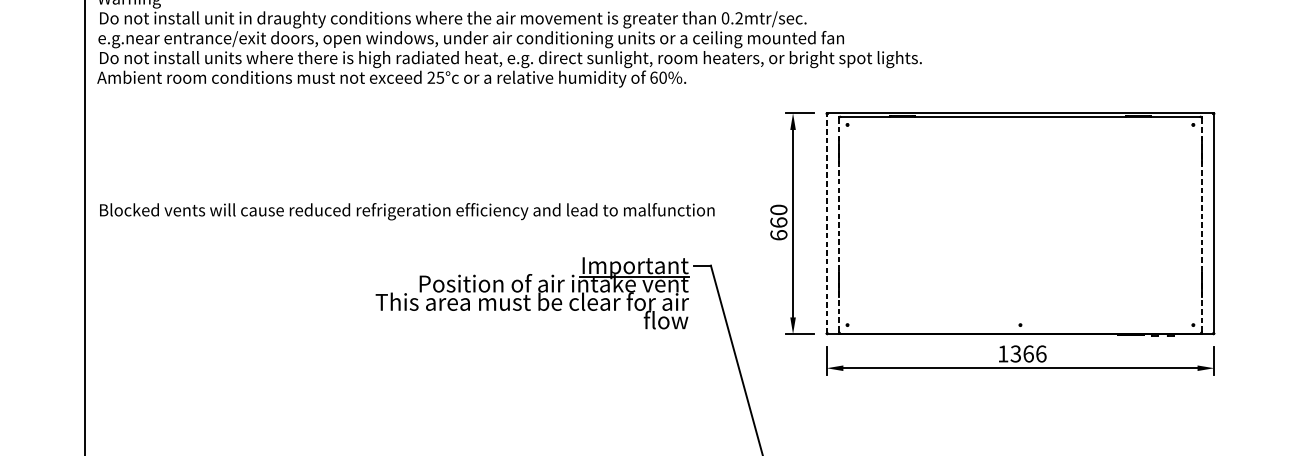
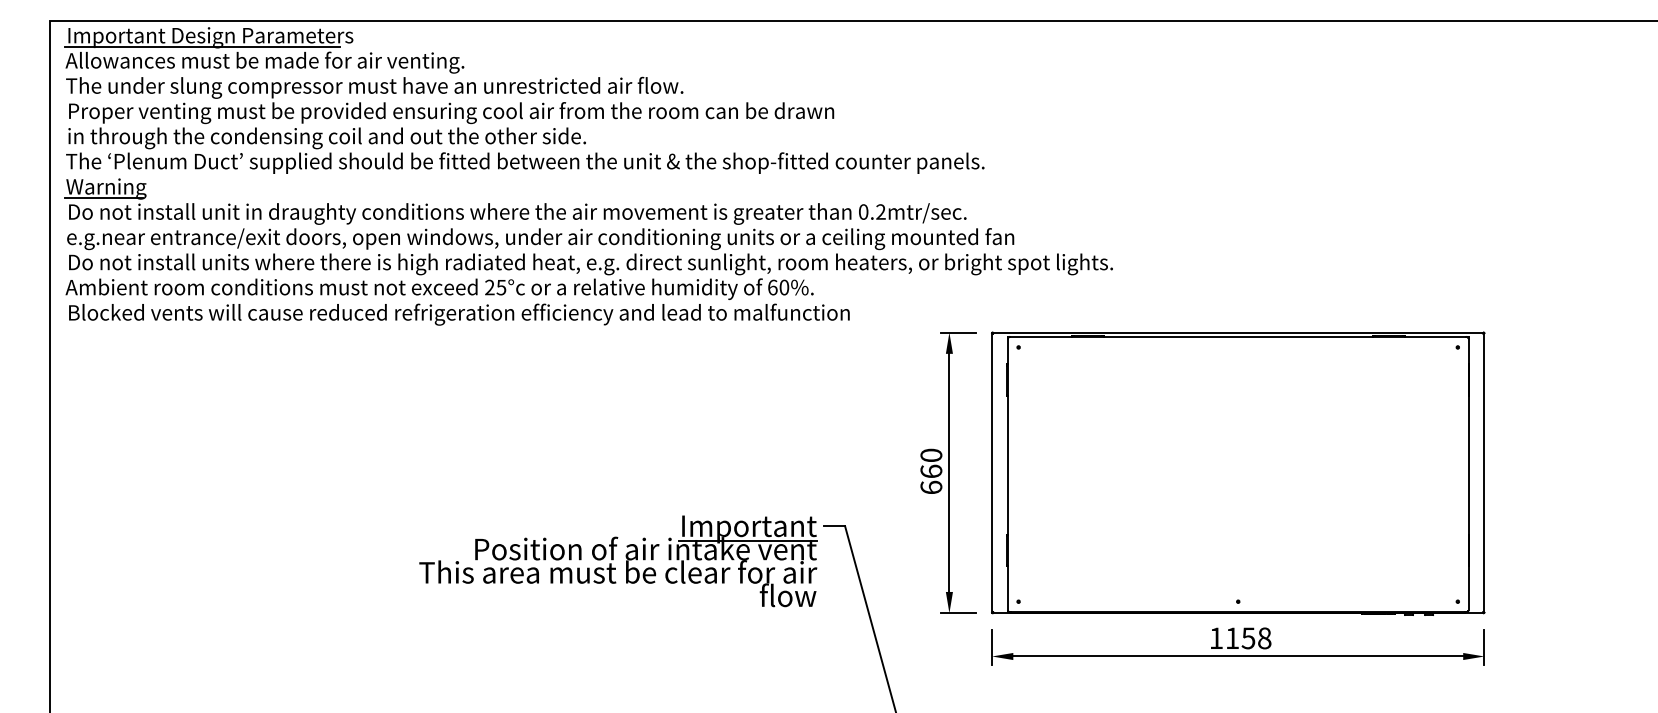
line: (127, 7) -> (103, 198), added
text: (407, 211) -> (459, 314), moved
line: (826, 223) -> (992, 472), dashed -> solid
line: (838, 224) -> (1007, 474), dashed -> solid
line: (1201, 224) -> (1468, 474), dashed -> solid
text: (1028, 354) -> (1248, 638), 1366 -> 1158

